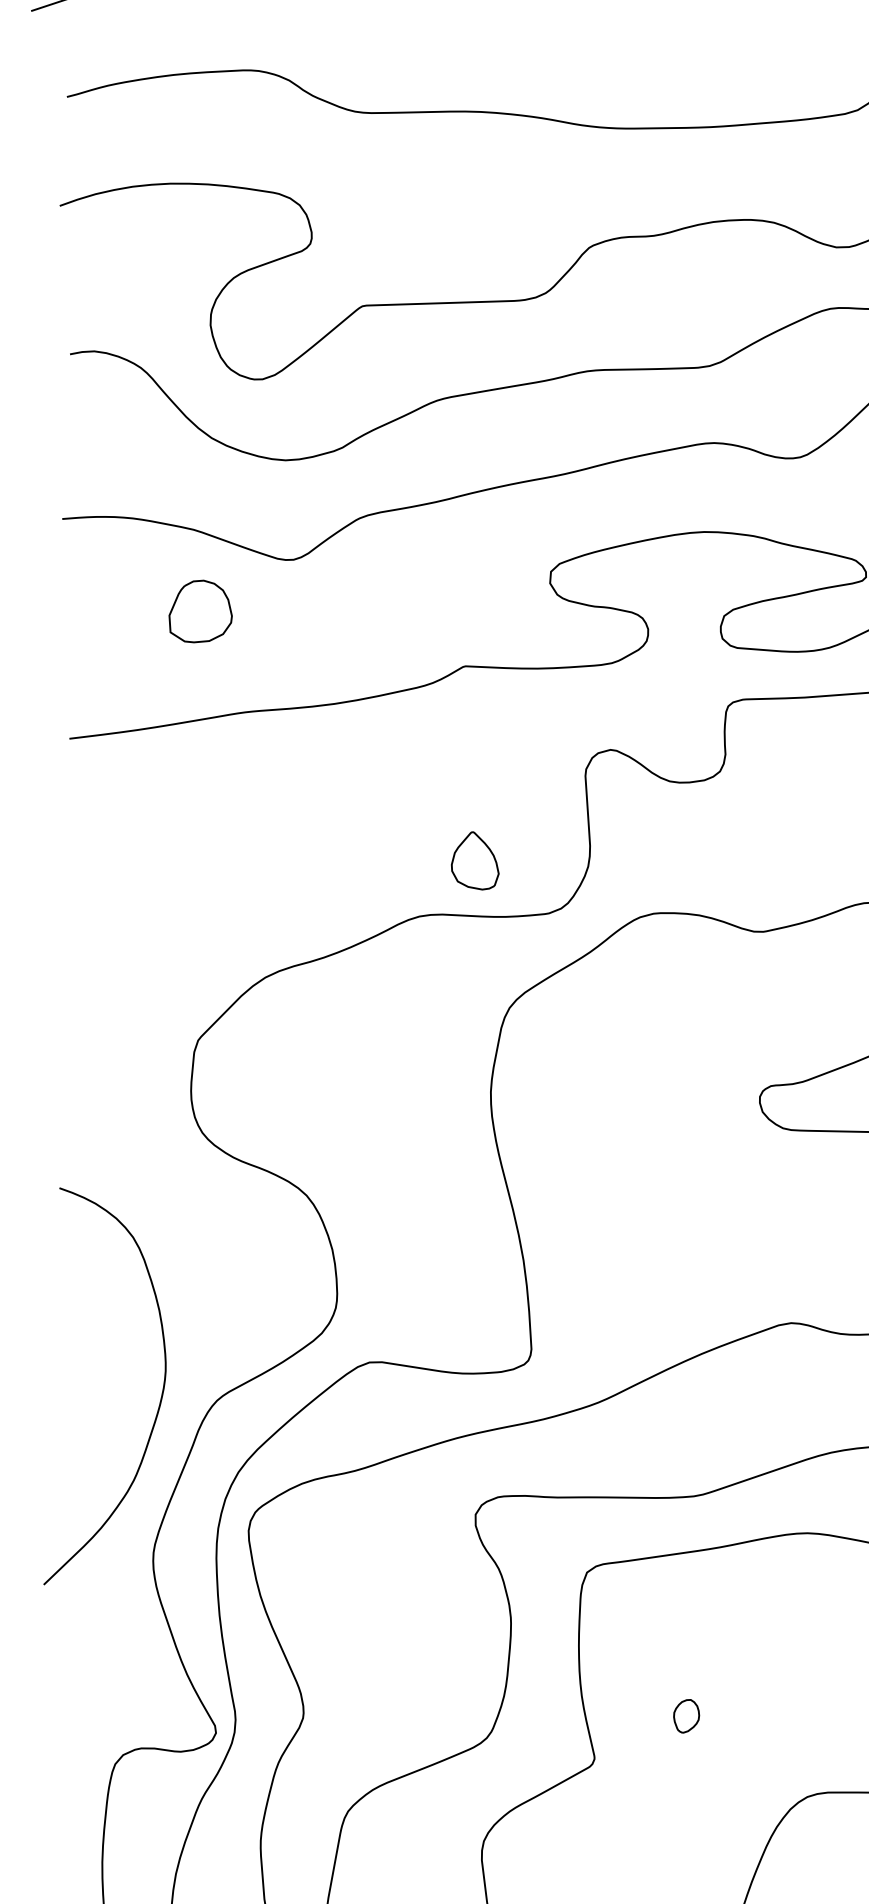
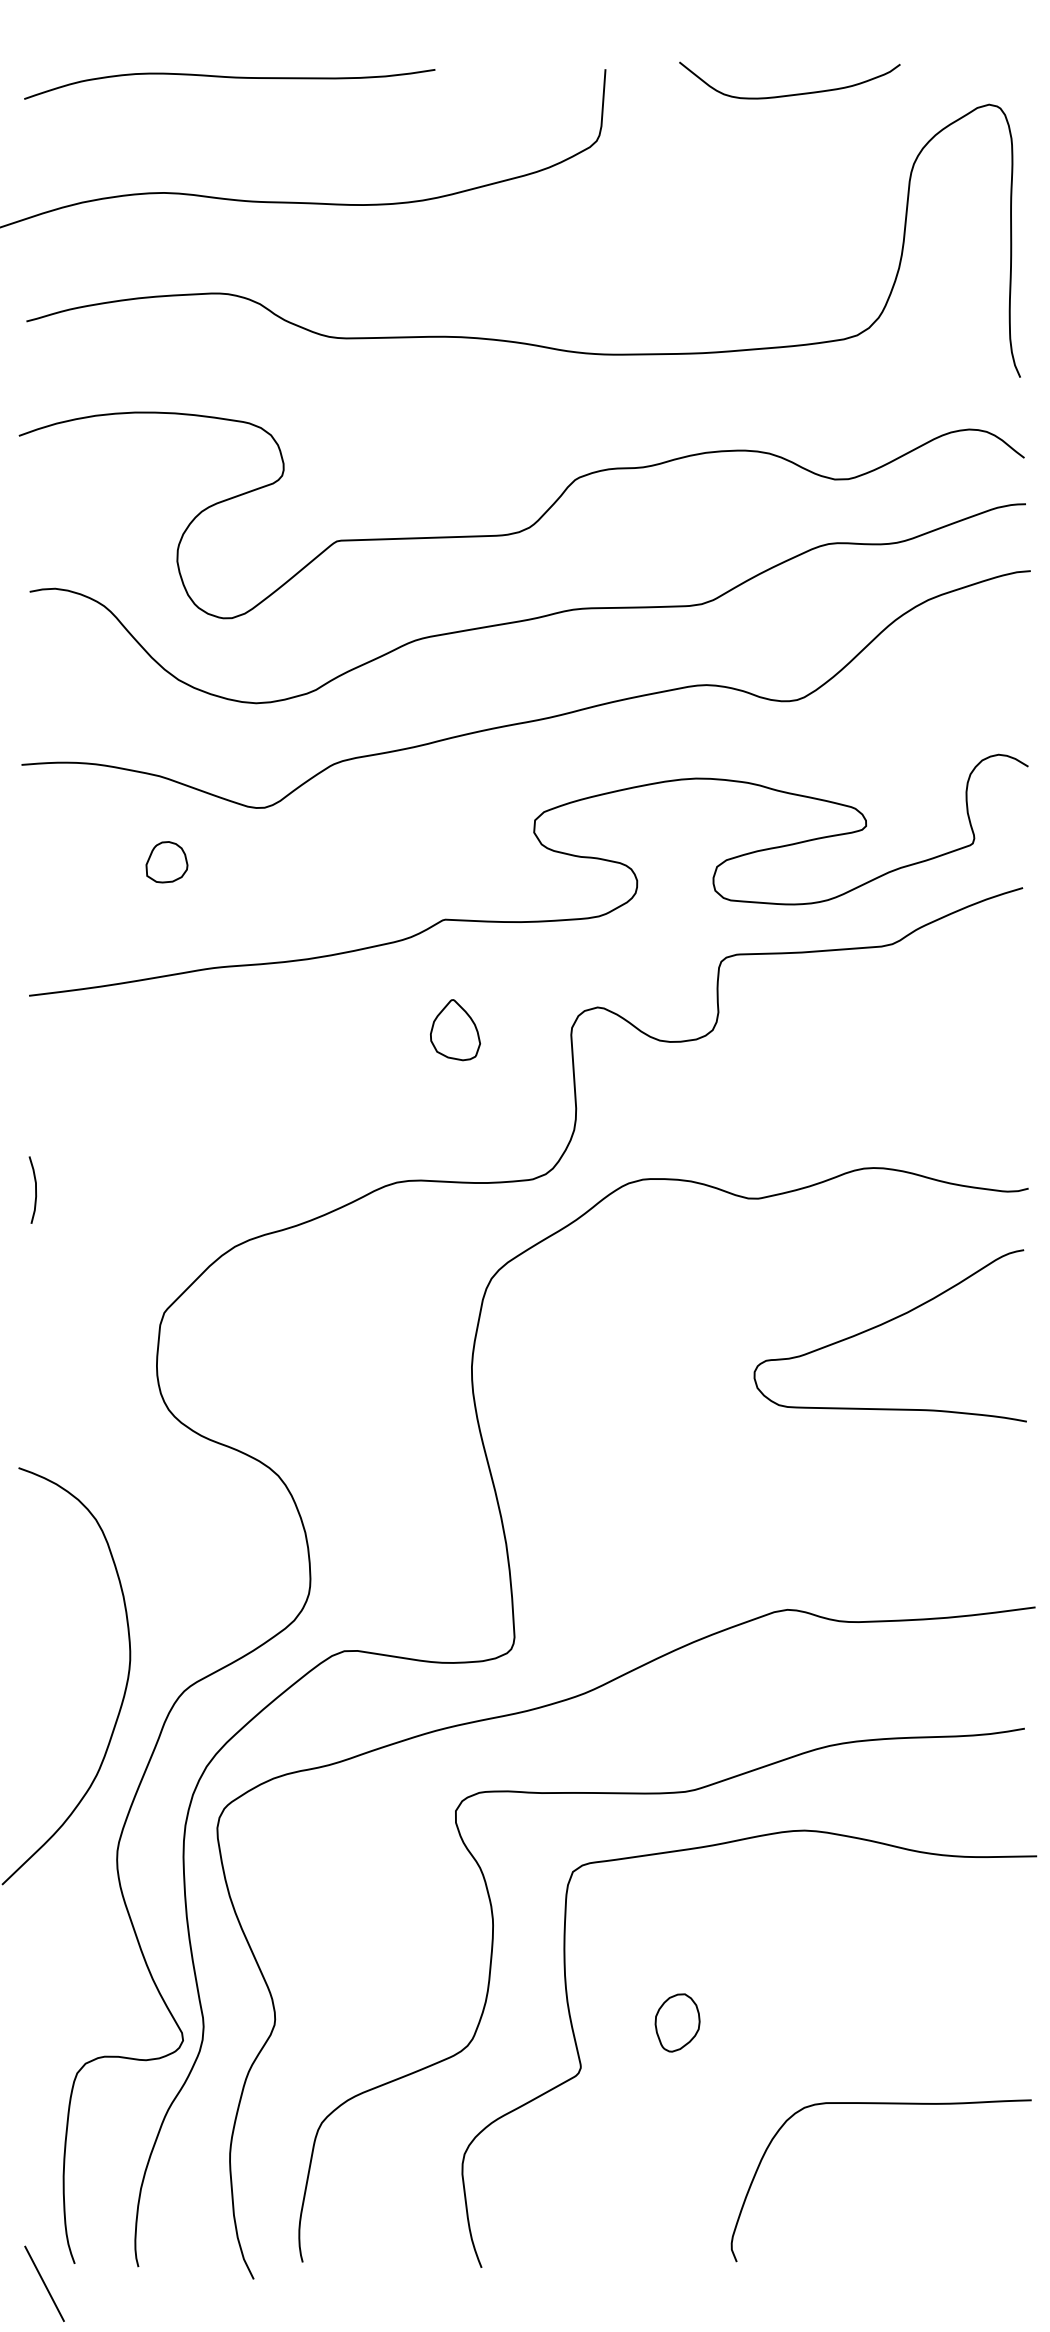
part: (200, 611) -> (166, 862), size x0.62
part: (475, 861) -> (455, 1030), moved
curve: (75, 923) -> (35, 1189), added
part: (686, 1715) -> (677, 2022), size x1.67

